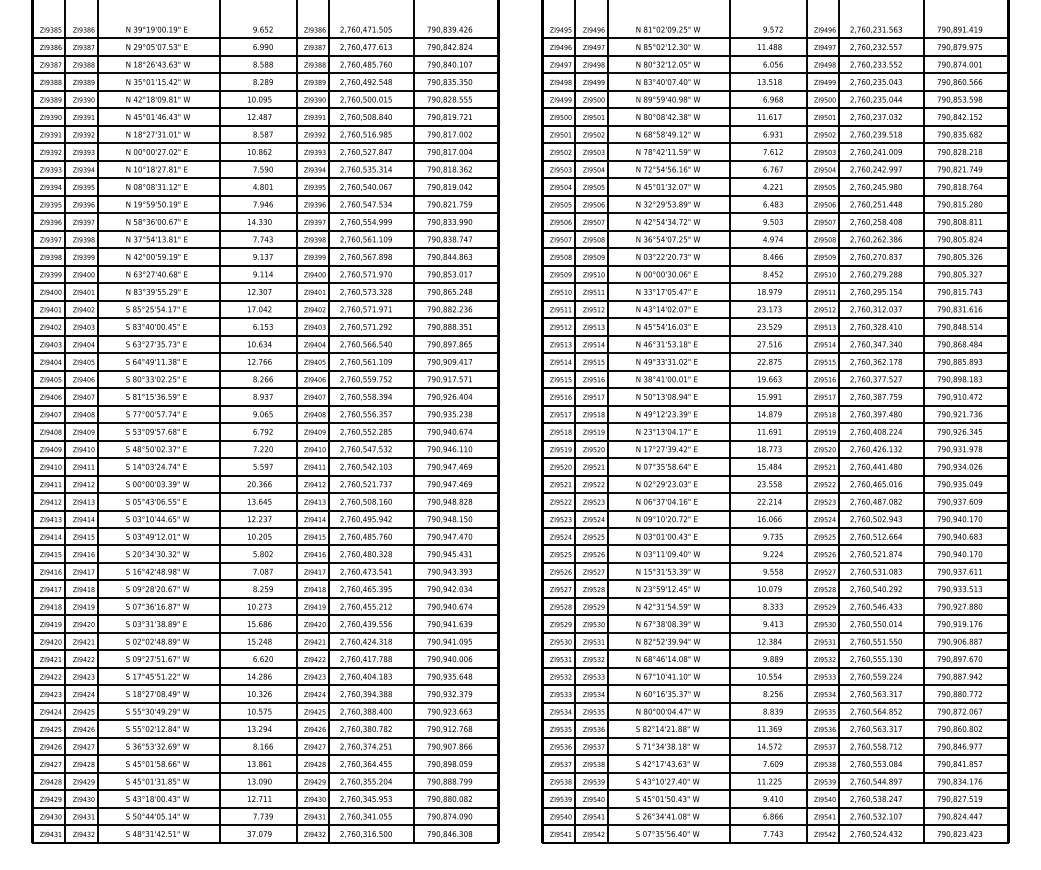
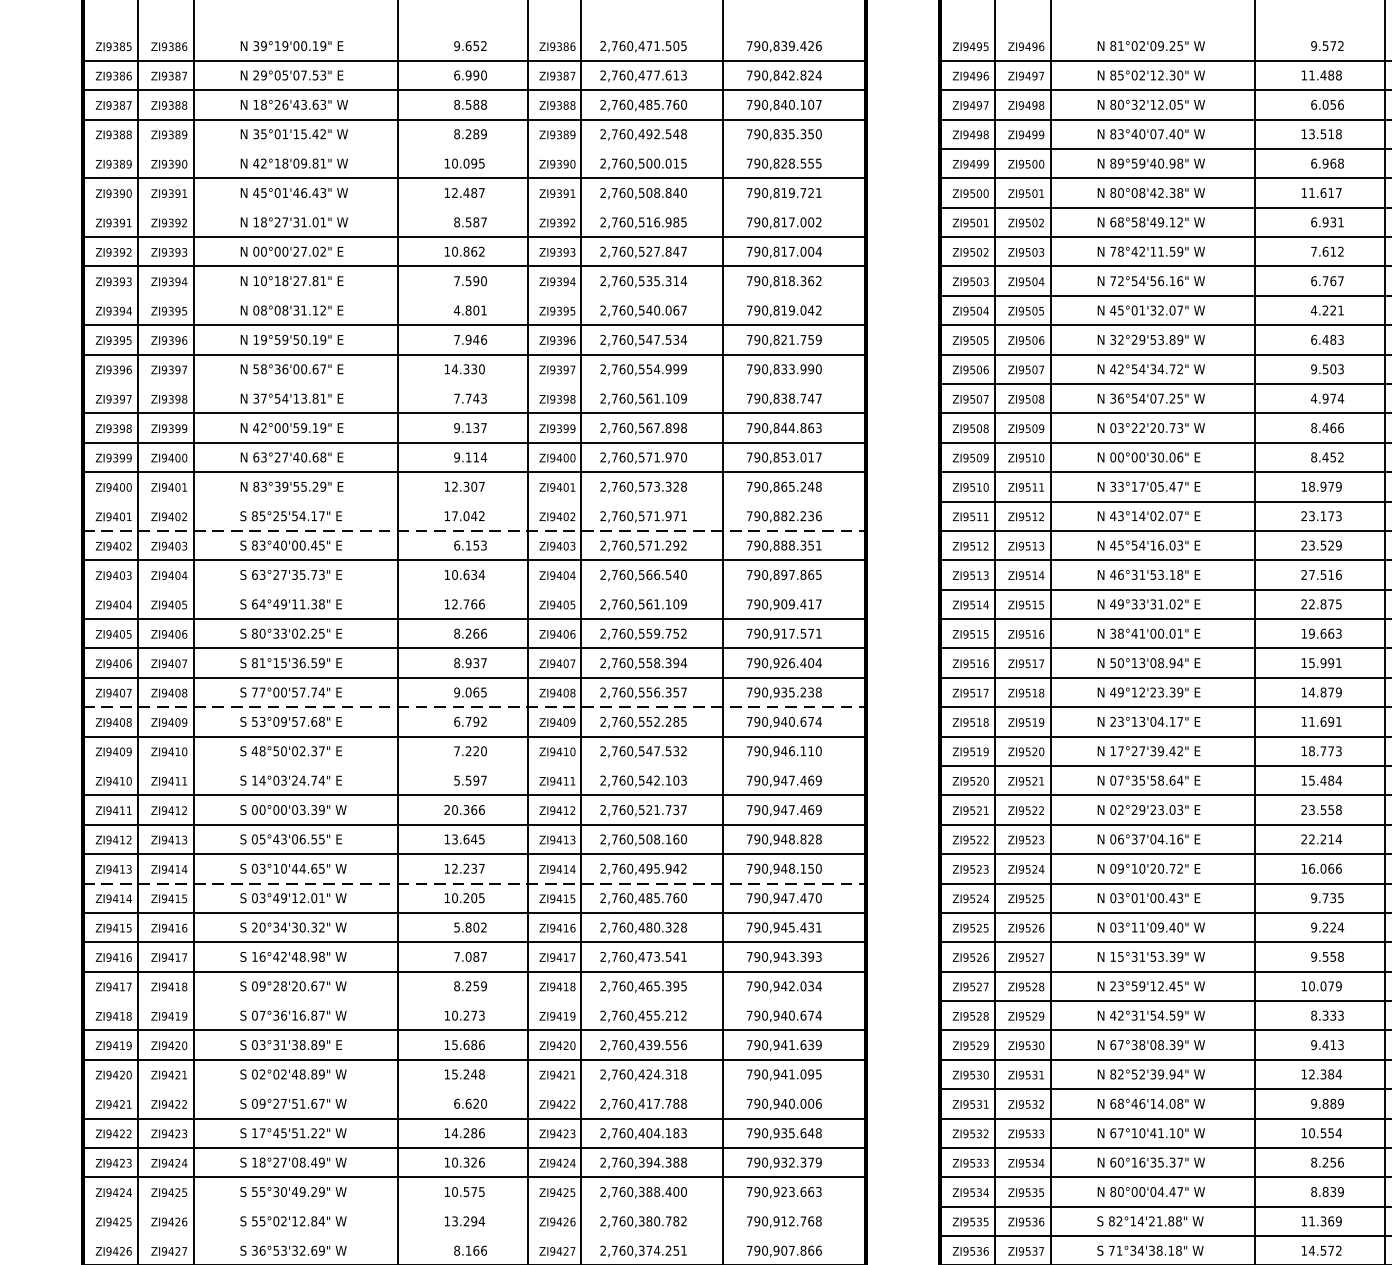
line: (265, 90) -> (474, 148), removed
line: (265, 125) -> (474, 207), removed
line: (265, 178) -> (474, 296), removed
line: (265, 230) -> (474, 383), removed
line: (265, 300) -> (474, 501), removed
line: (265, 318) -> (474, 531), solid -> dashed
line: (265, 353) -> (474, 590), removed
line: (265, 423) -> (474, 707), solid -> dashed
line: (265, 458) -> (474, 766), removed
line: (265, 528) -> (474, 884), solid -> dashed
line: (265, 597) -> (474, 1000), removed
line: (265, 650) -> (474, 1089), removed
line: (265, 720) -> (474, 1206), removed
line: (265, 737) -> (474, 1235), removed

